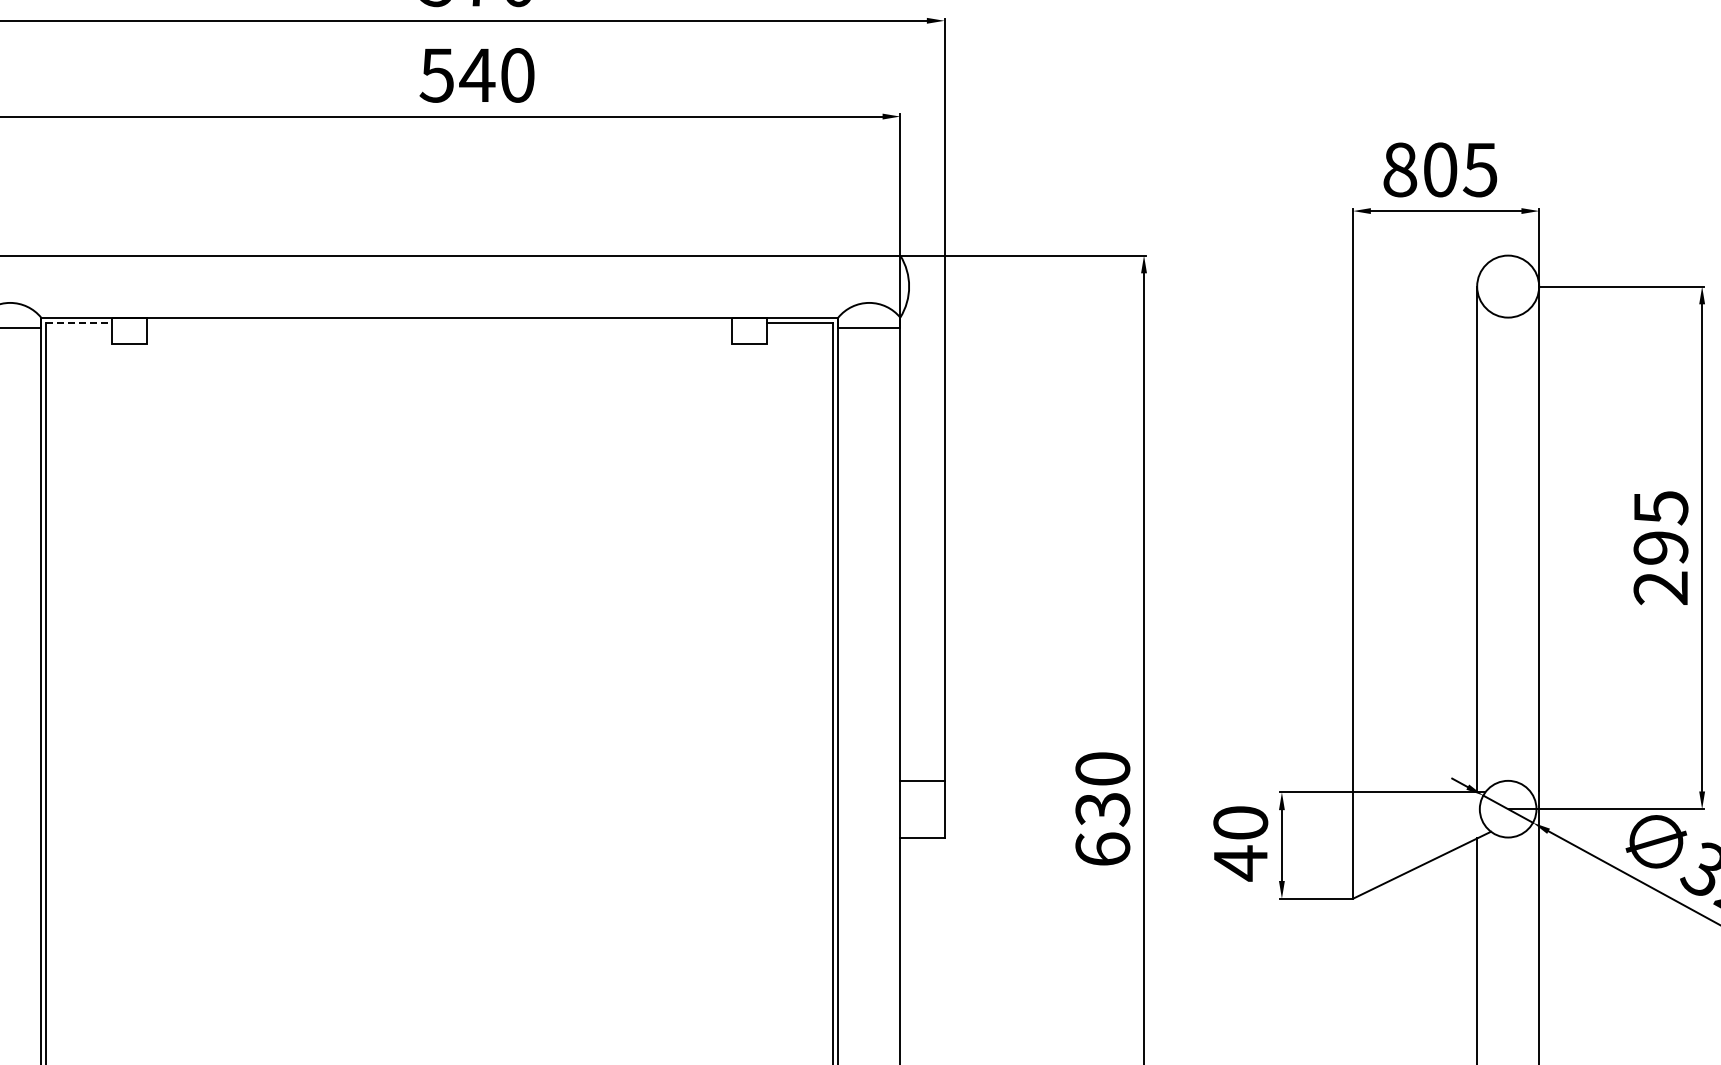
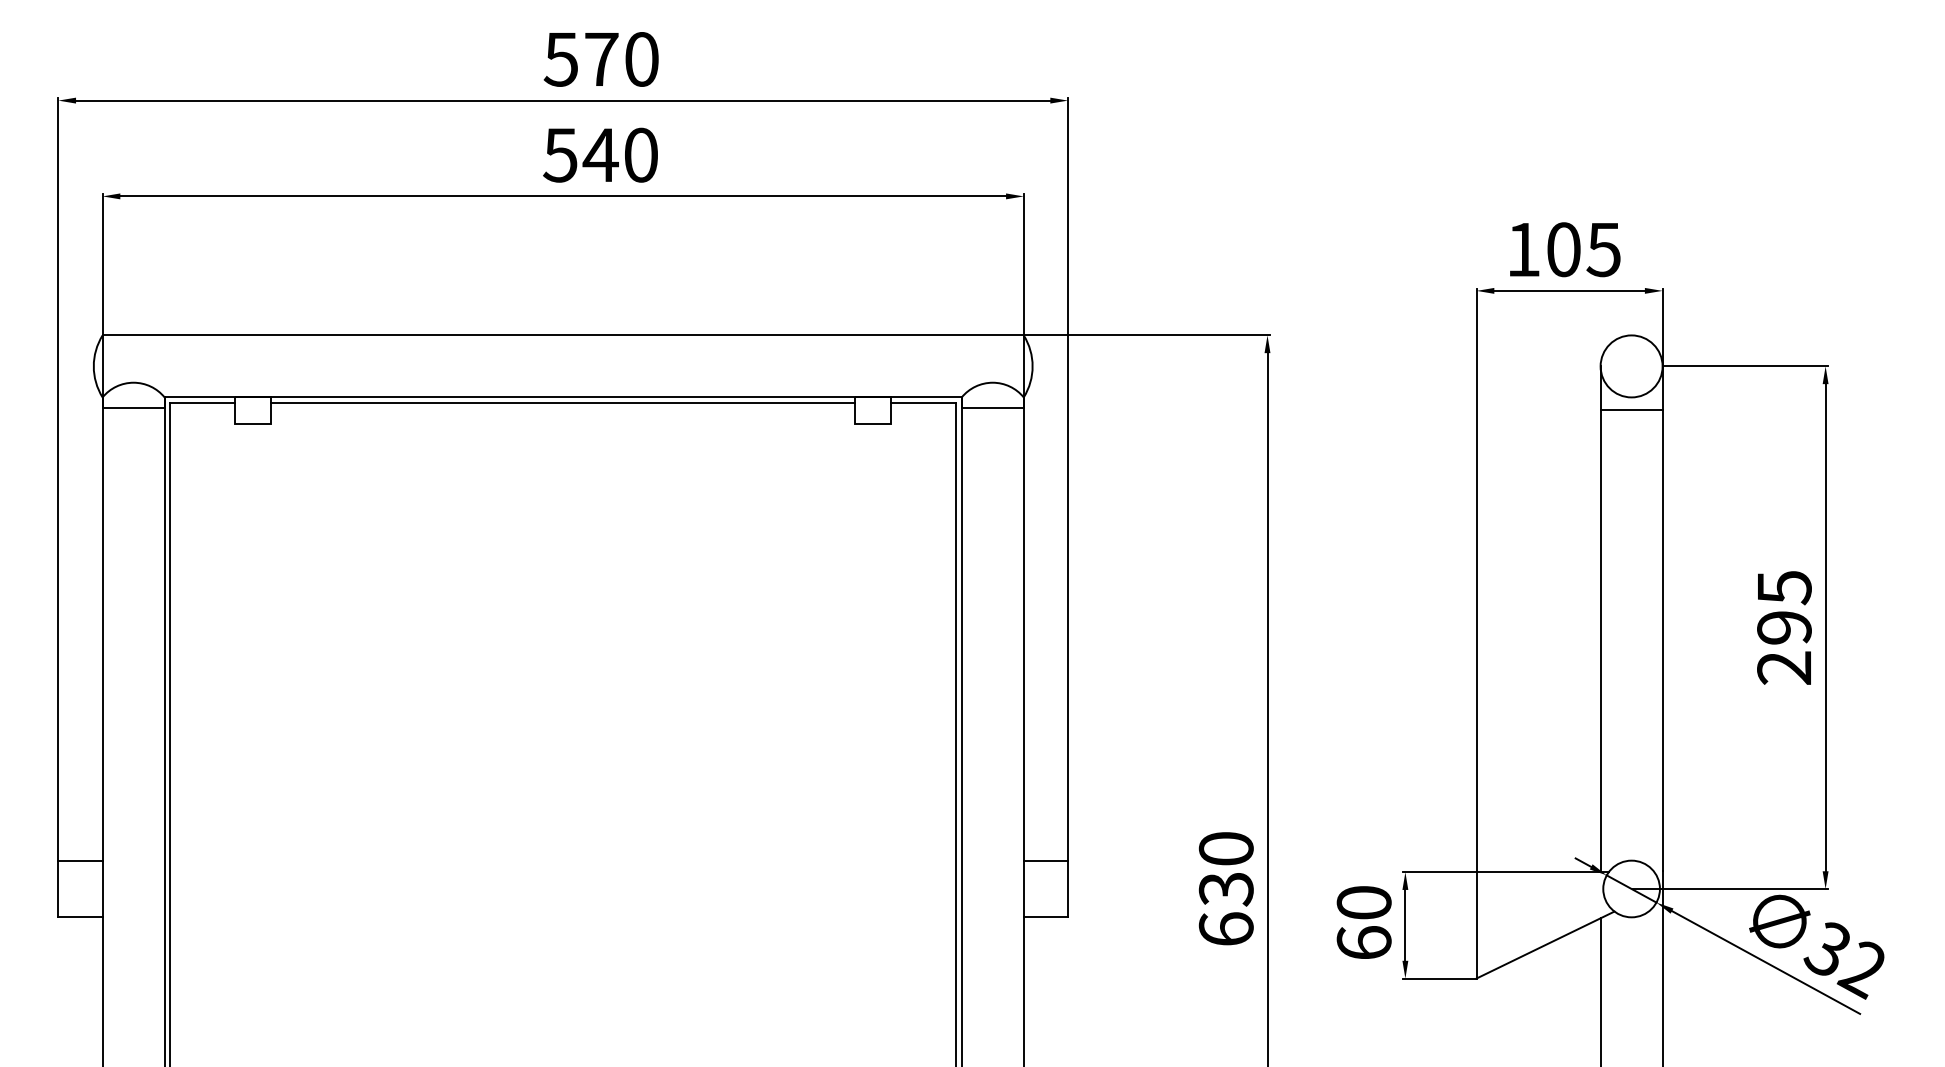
text: (1400, 169) -> (1523, 249), 805 -> 105
line: (79, 322) -> (202, 402), dashed -> solid
line: (439, 322) -> (562, 402), added
line: (1508, 329) -> (1631, 409), added
text: (1240, 863) -> (1363, 943), 40 -> 60

